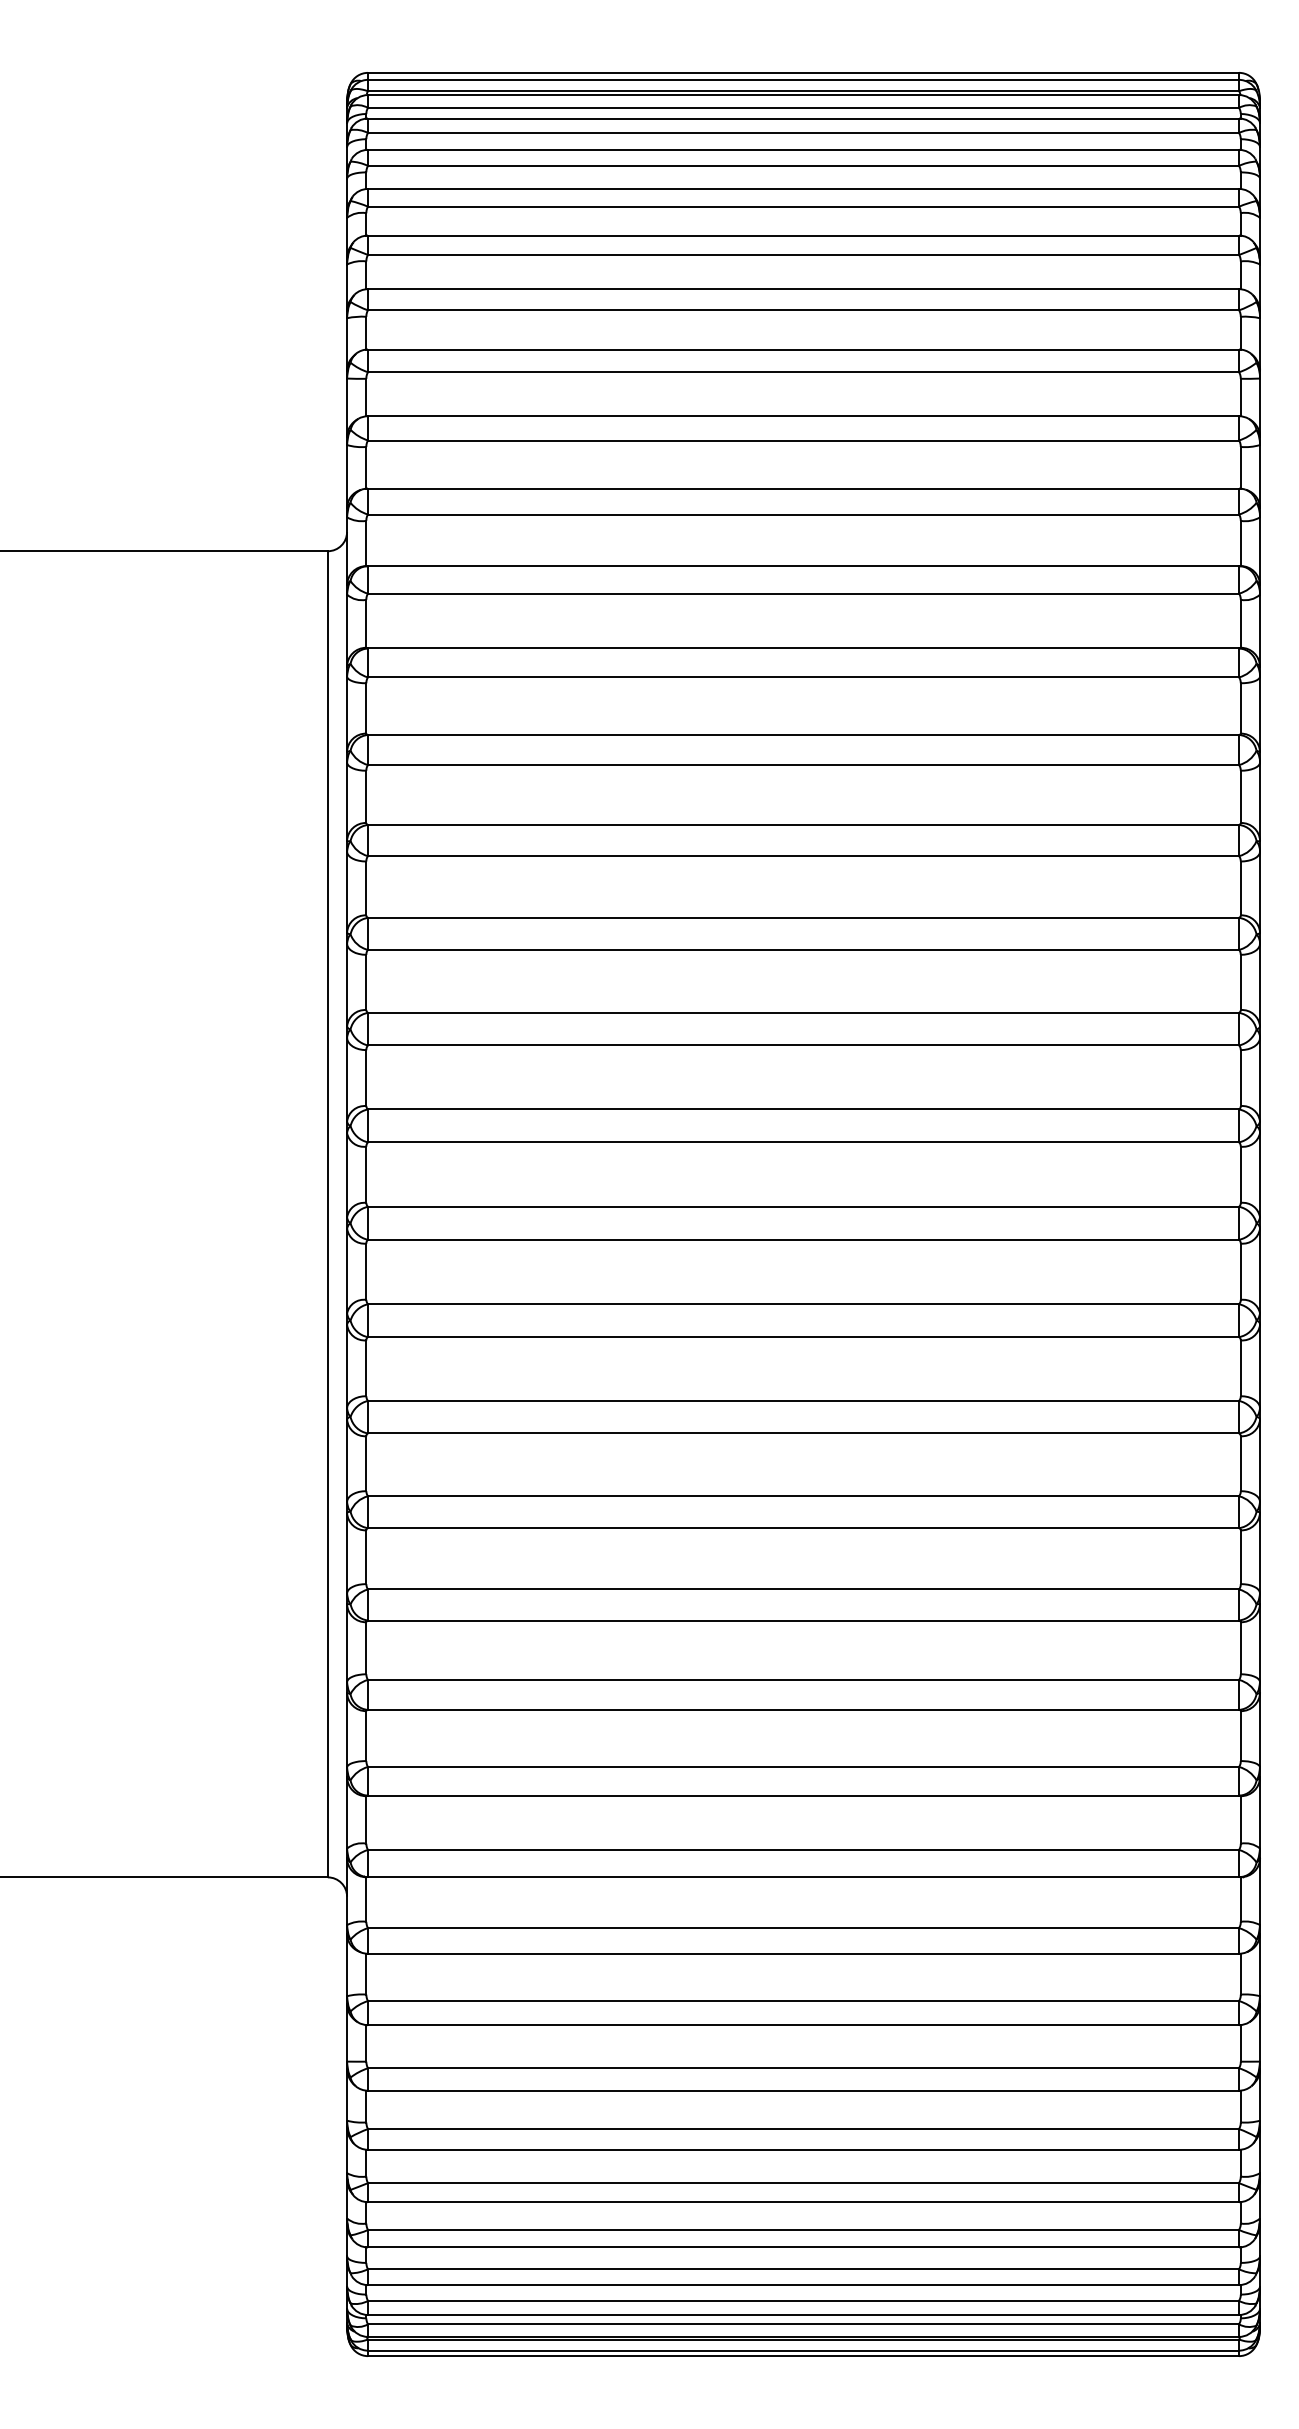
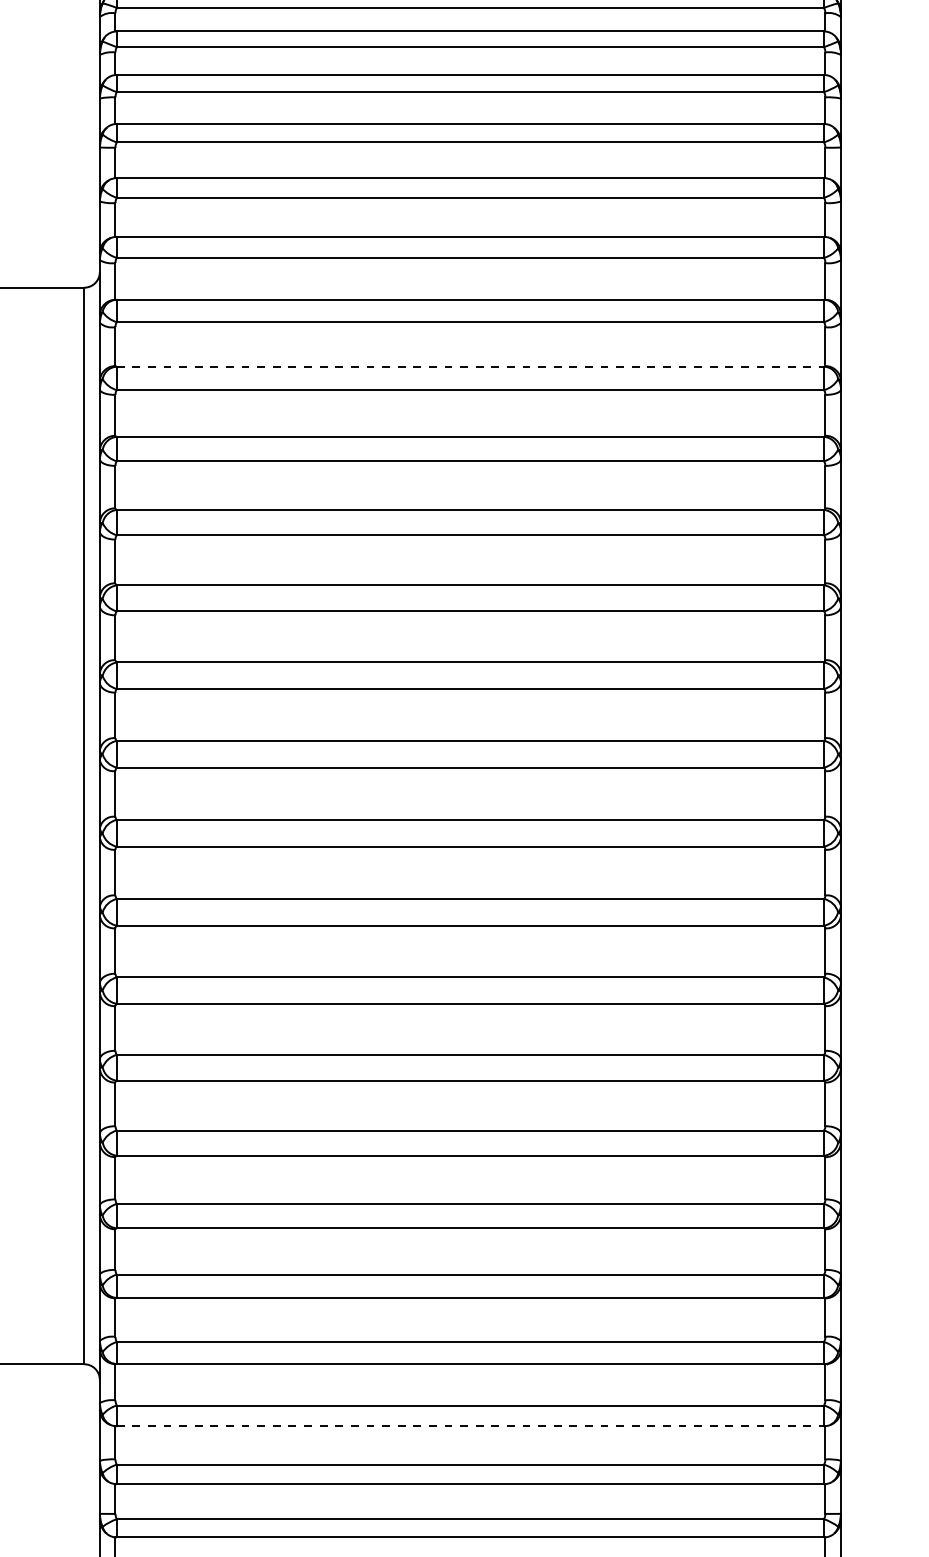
line: (803, 648) -> (470, 366), solid -> dashed
line: (803, 1953) -> (470, 1426), solid -> dashed

